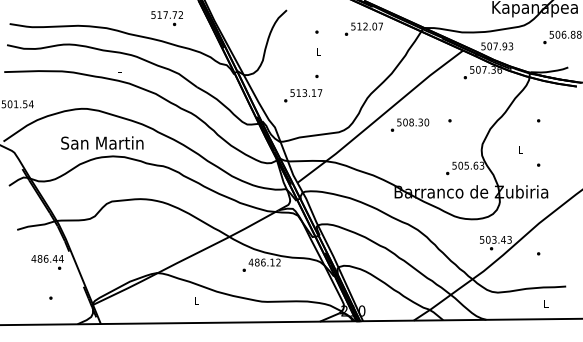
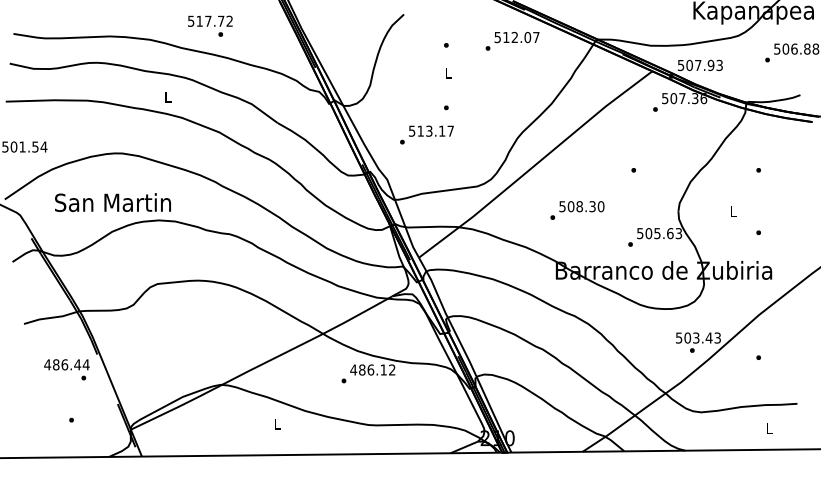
text: (167, 18) -> (210, 25), moved
text: (410, 125) -> (577, 210), moved
text: (101, 142) -> (112, 202), moved

